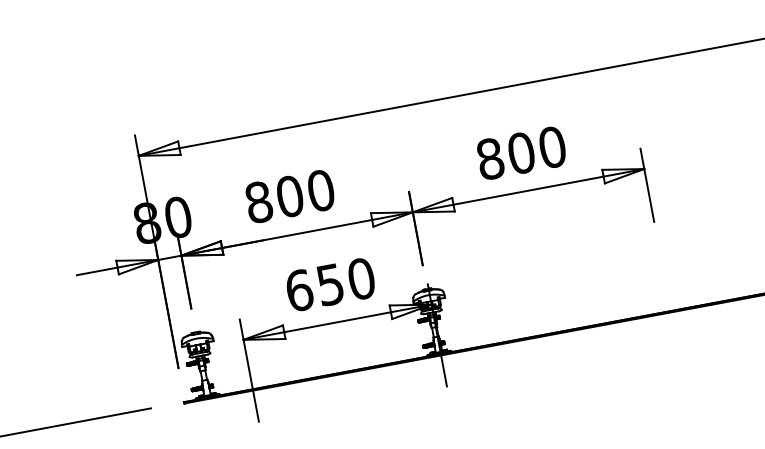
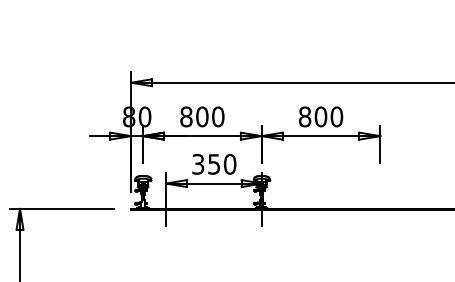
text: (299, 288) -> (198, 163), 650 -> 350

